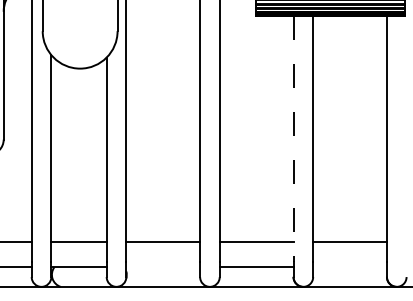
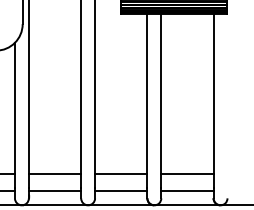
line: (293, 139) -> (147, 100), dashed -> solid
line: (163, 267) -> (55, 191), added
line: (349, 267) -> (187, 191), added

